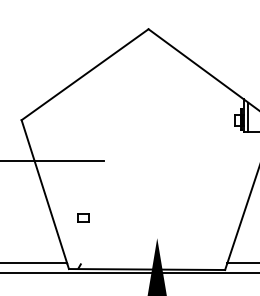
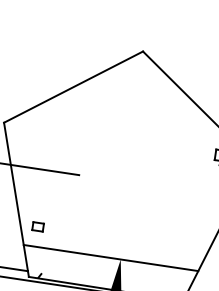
part: (83, 217) -> (38, 226), moved
line: (147, 238) -> (111, 258), added

